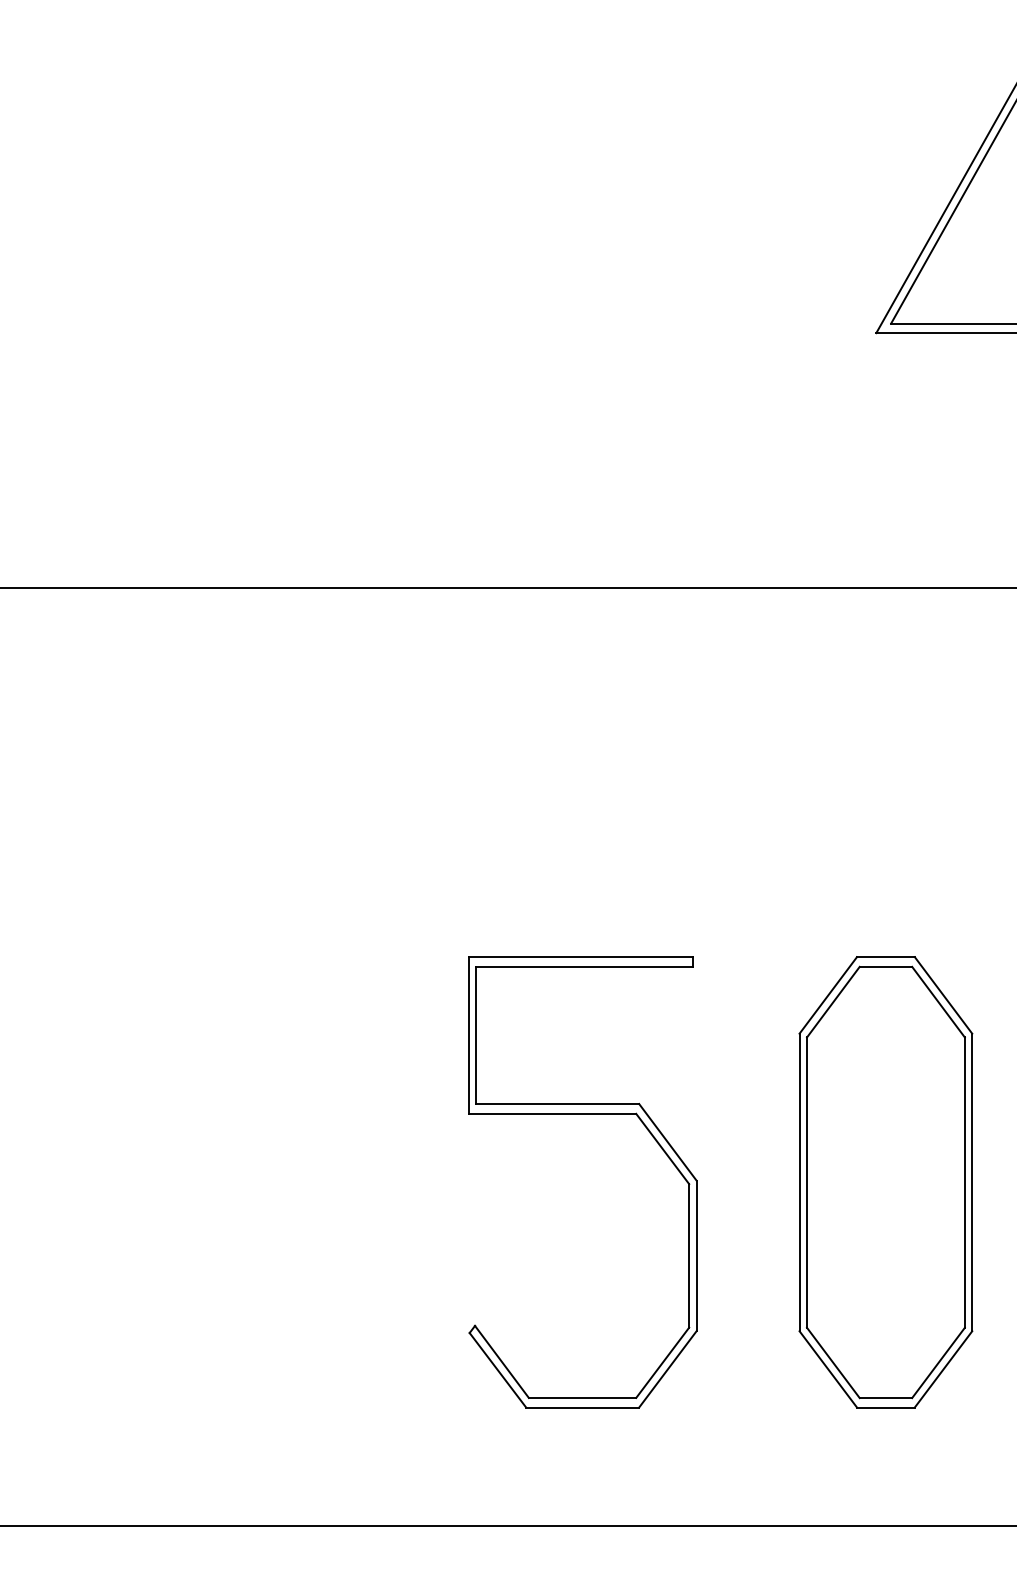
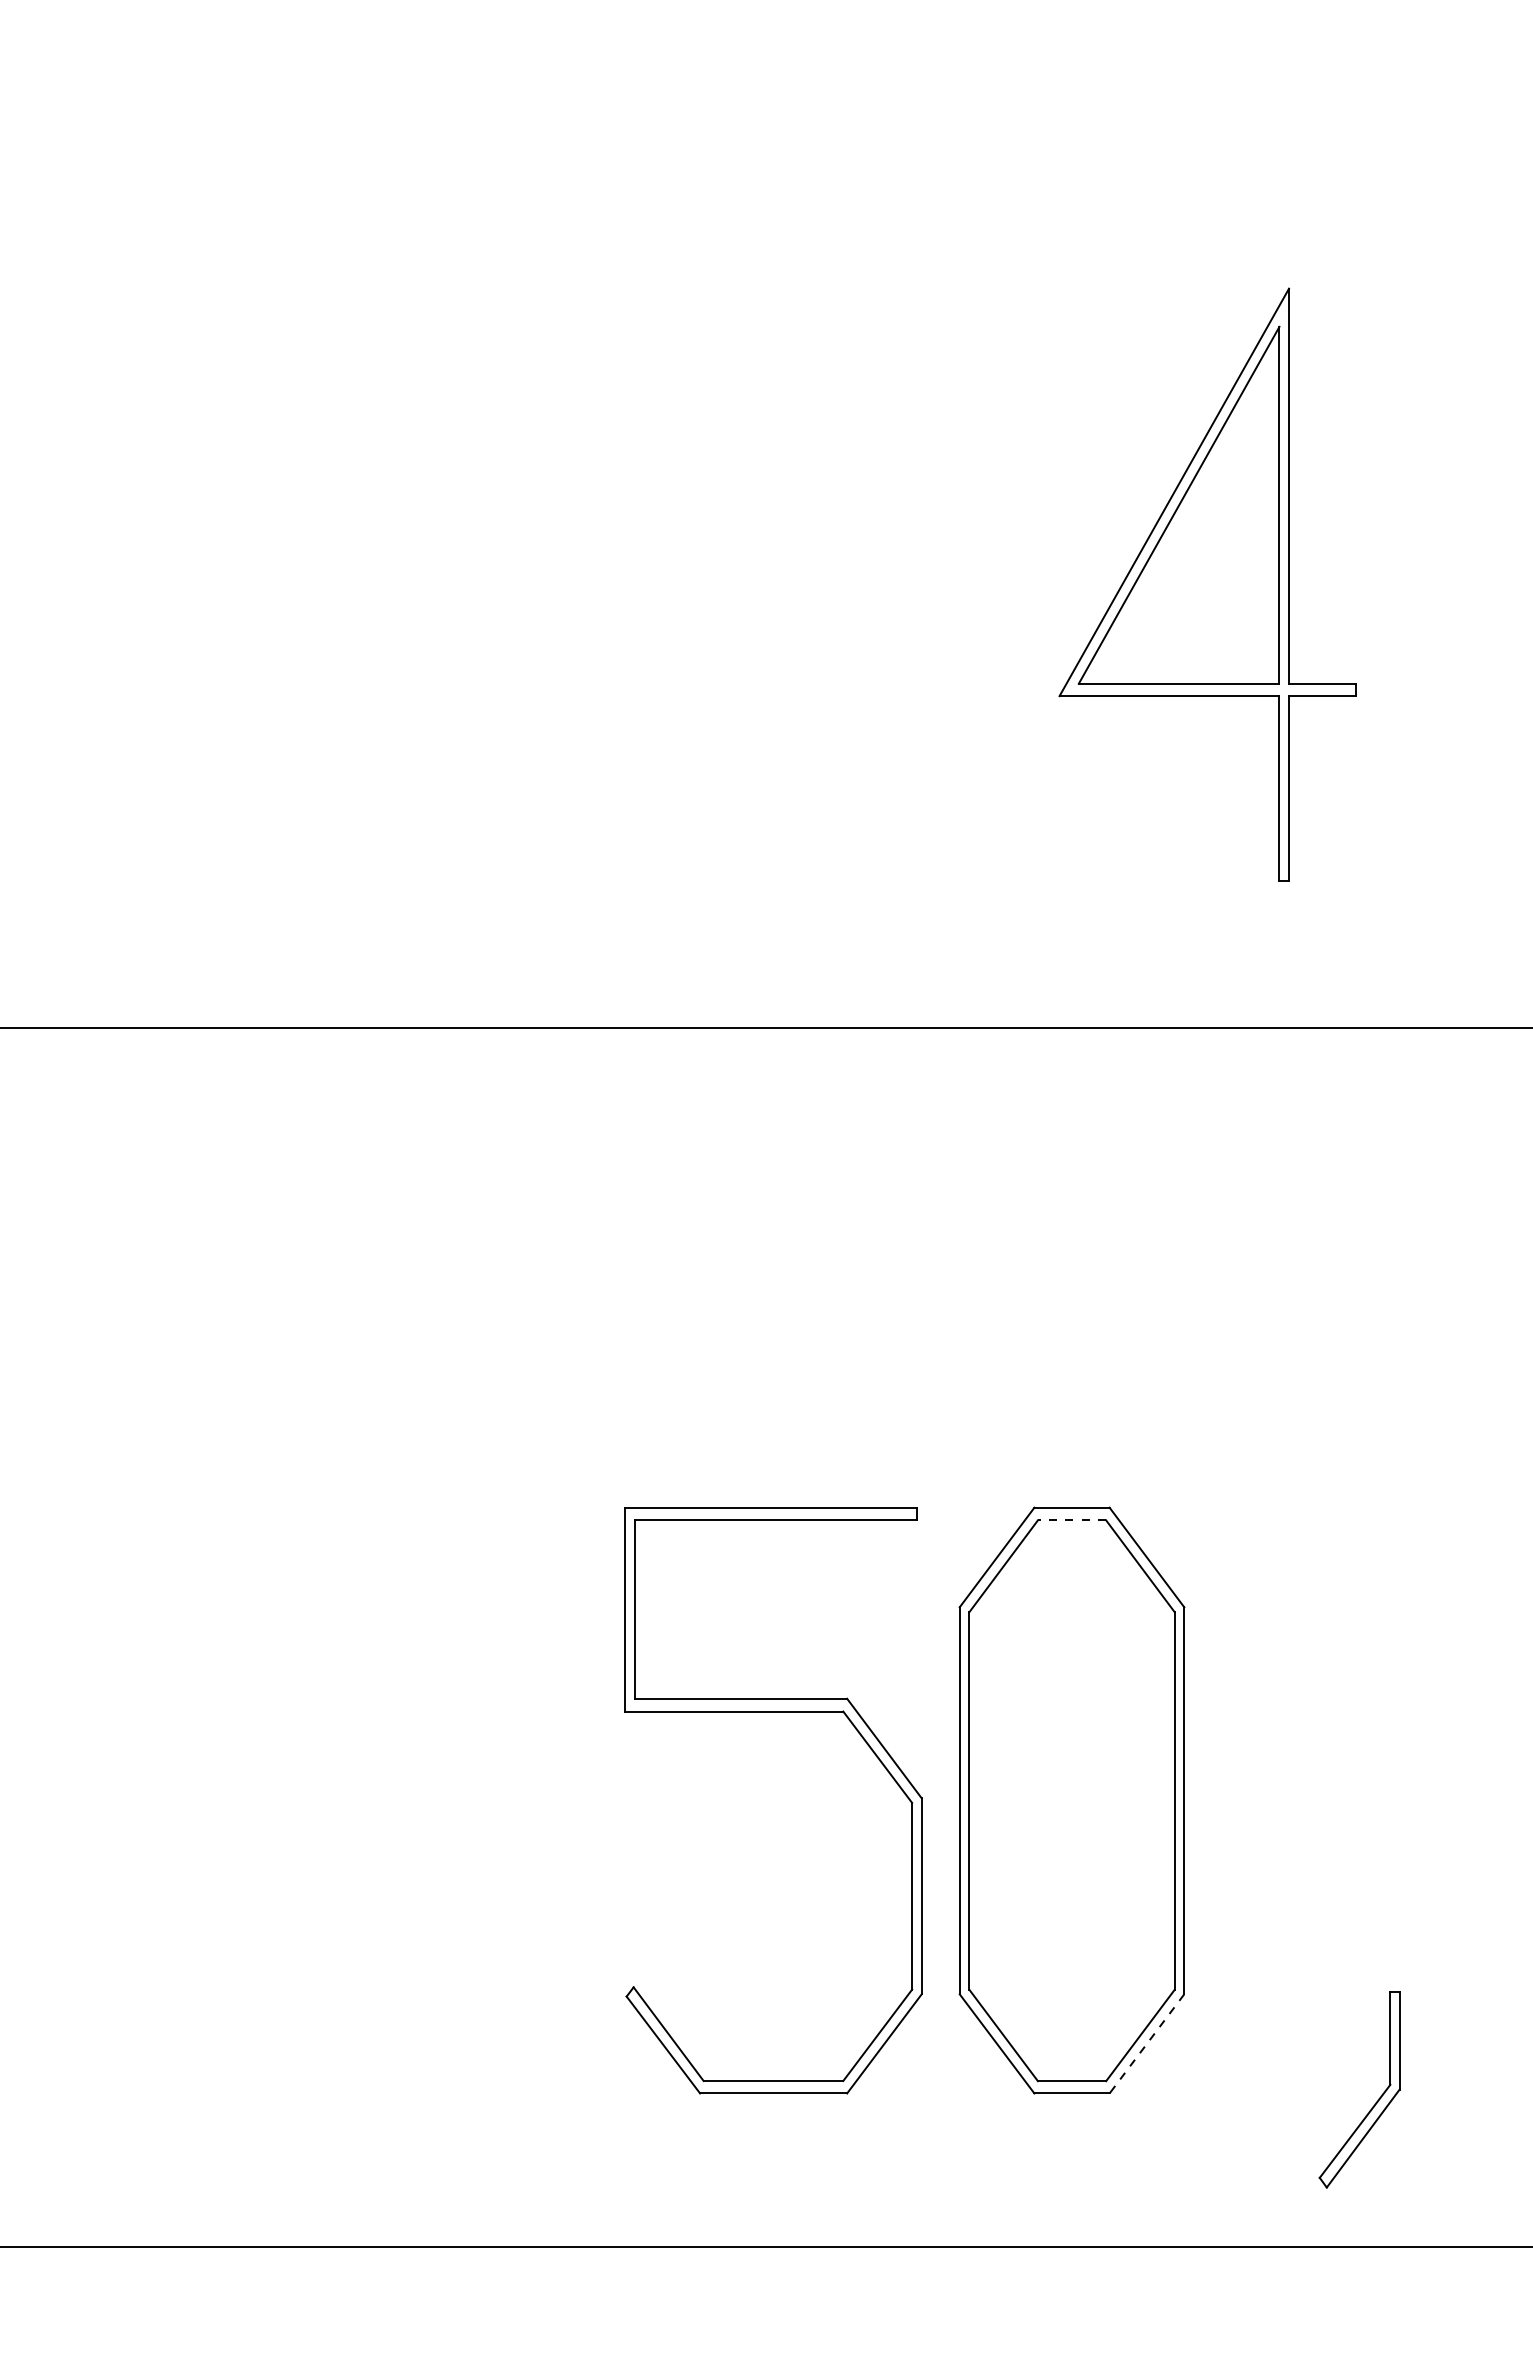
line: (885, 966) -> (1071, 1520), solid -> dashed
part: (582, 1114) -> (773, 1712), moved
line: (943, 1369) -> (1146, 2044), solid -> dashed

